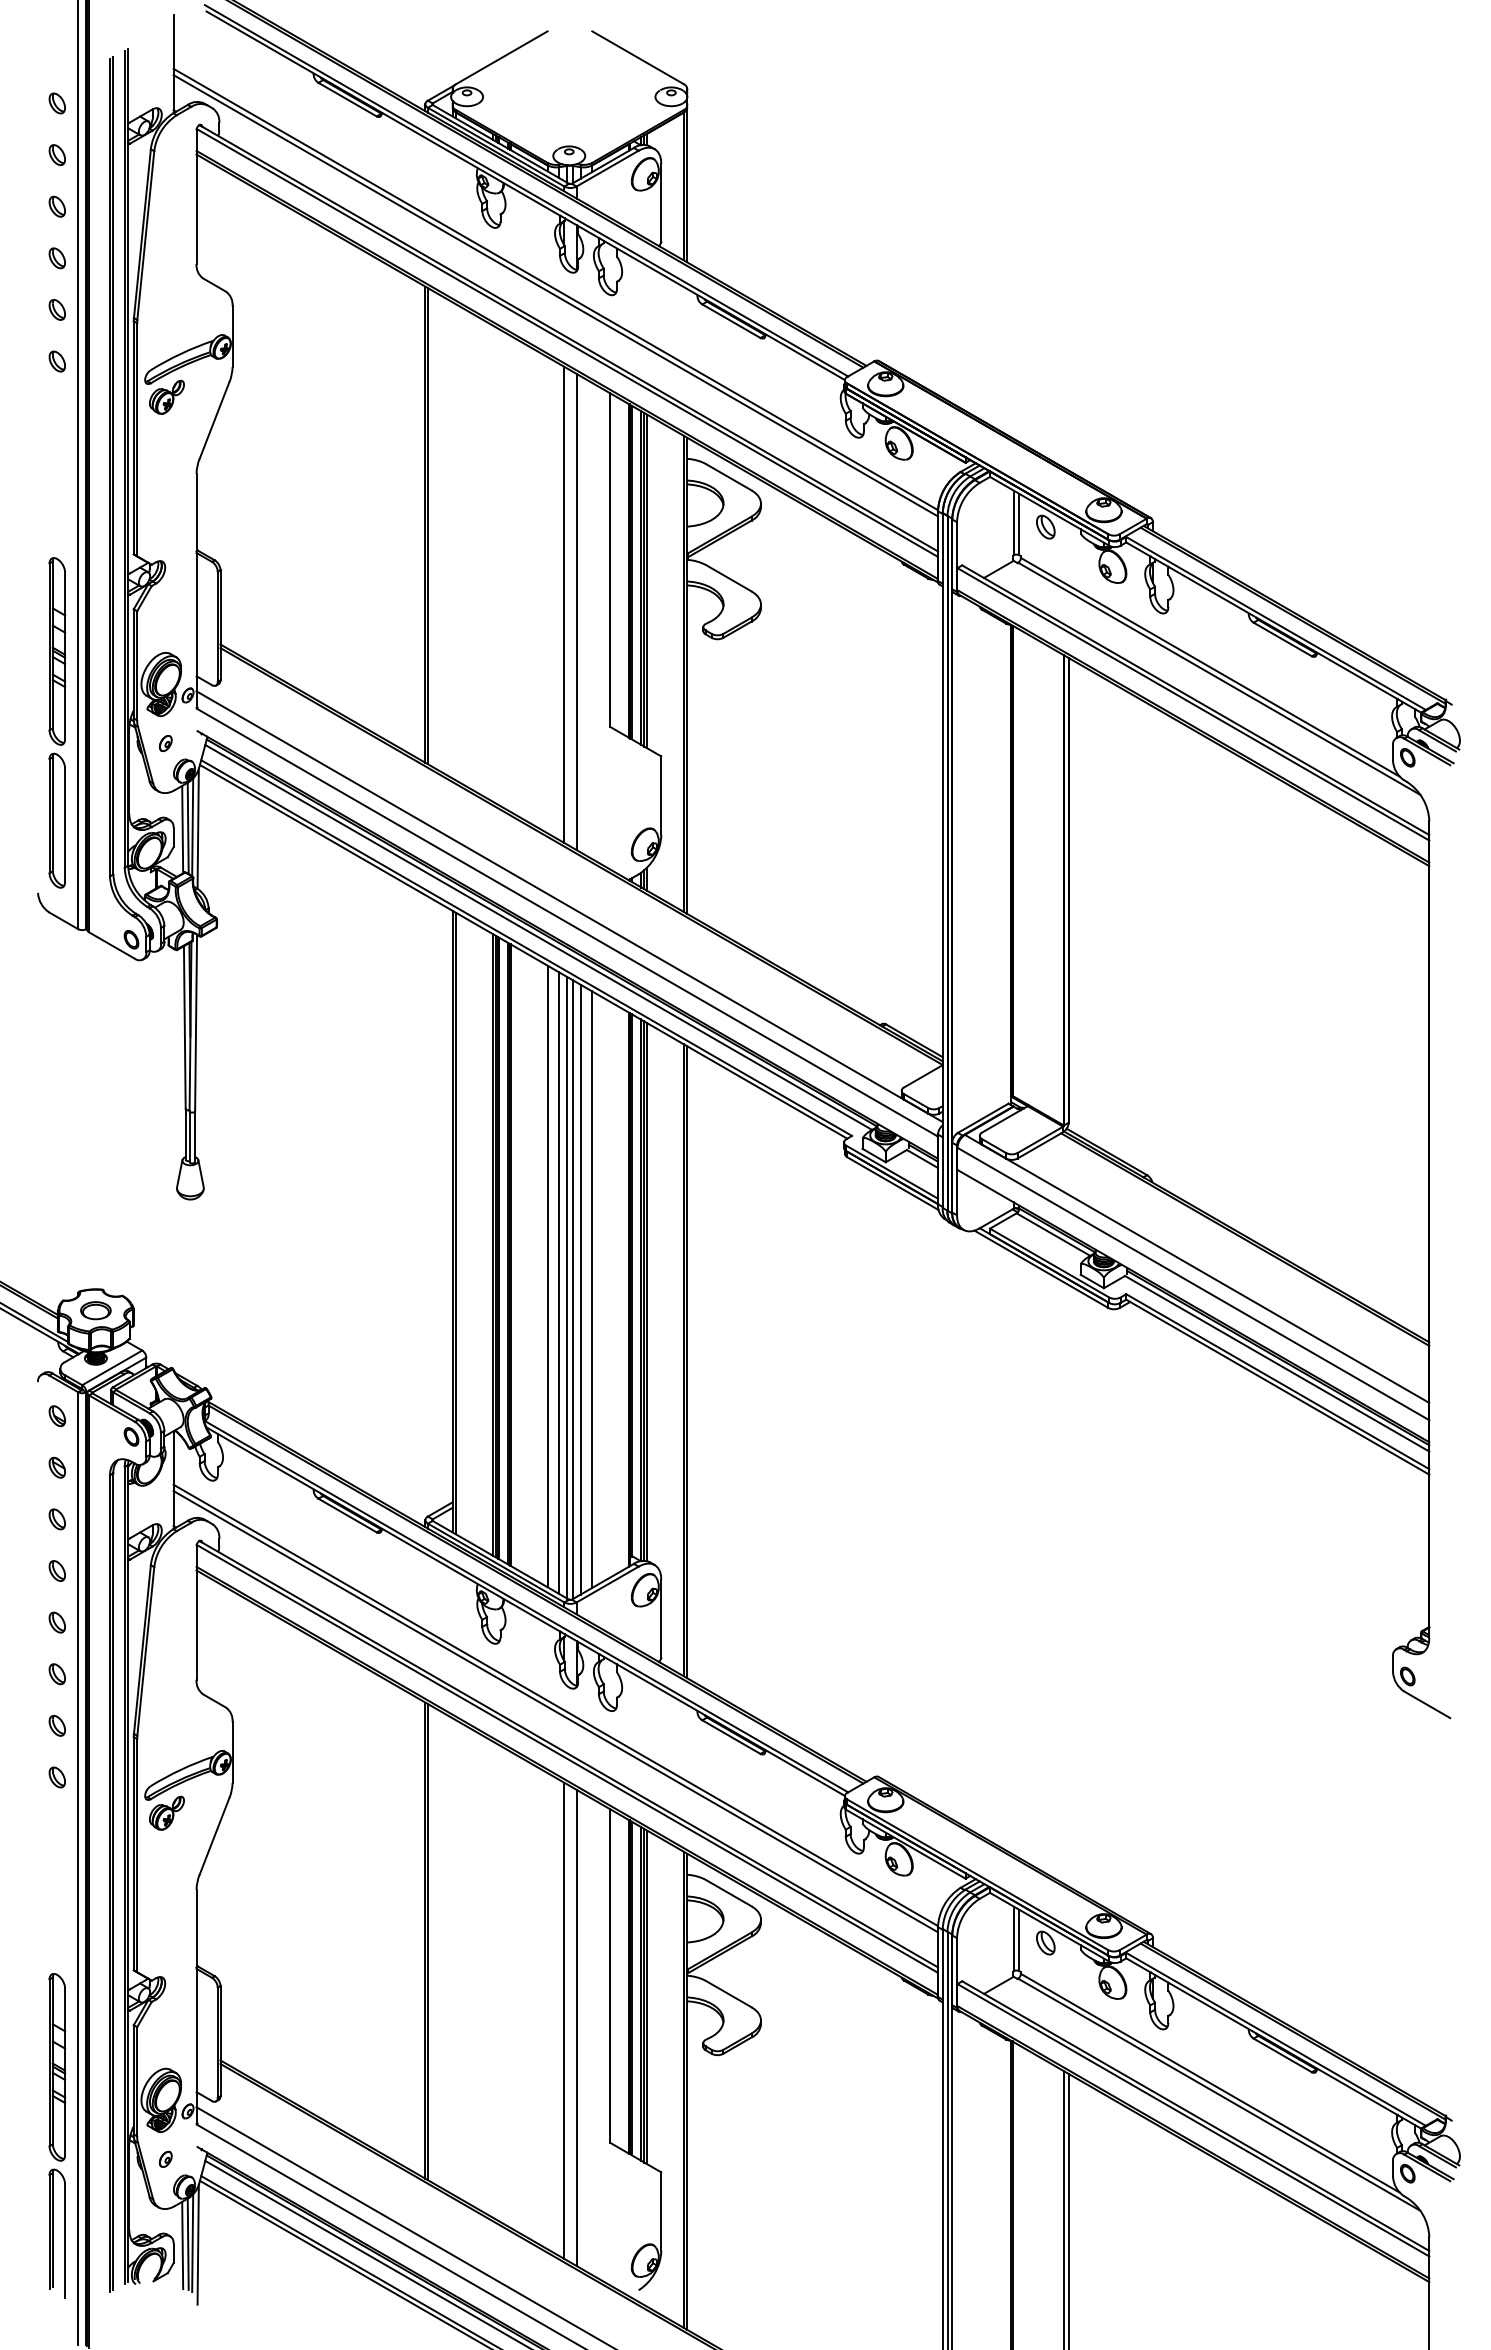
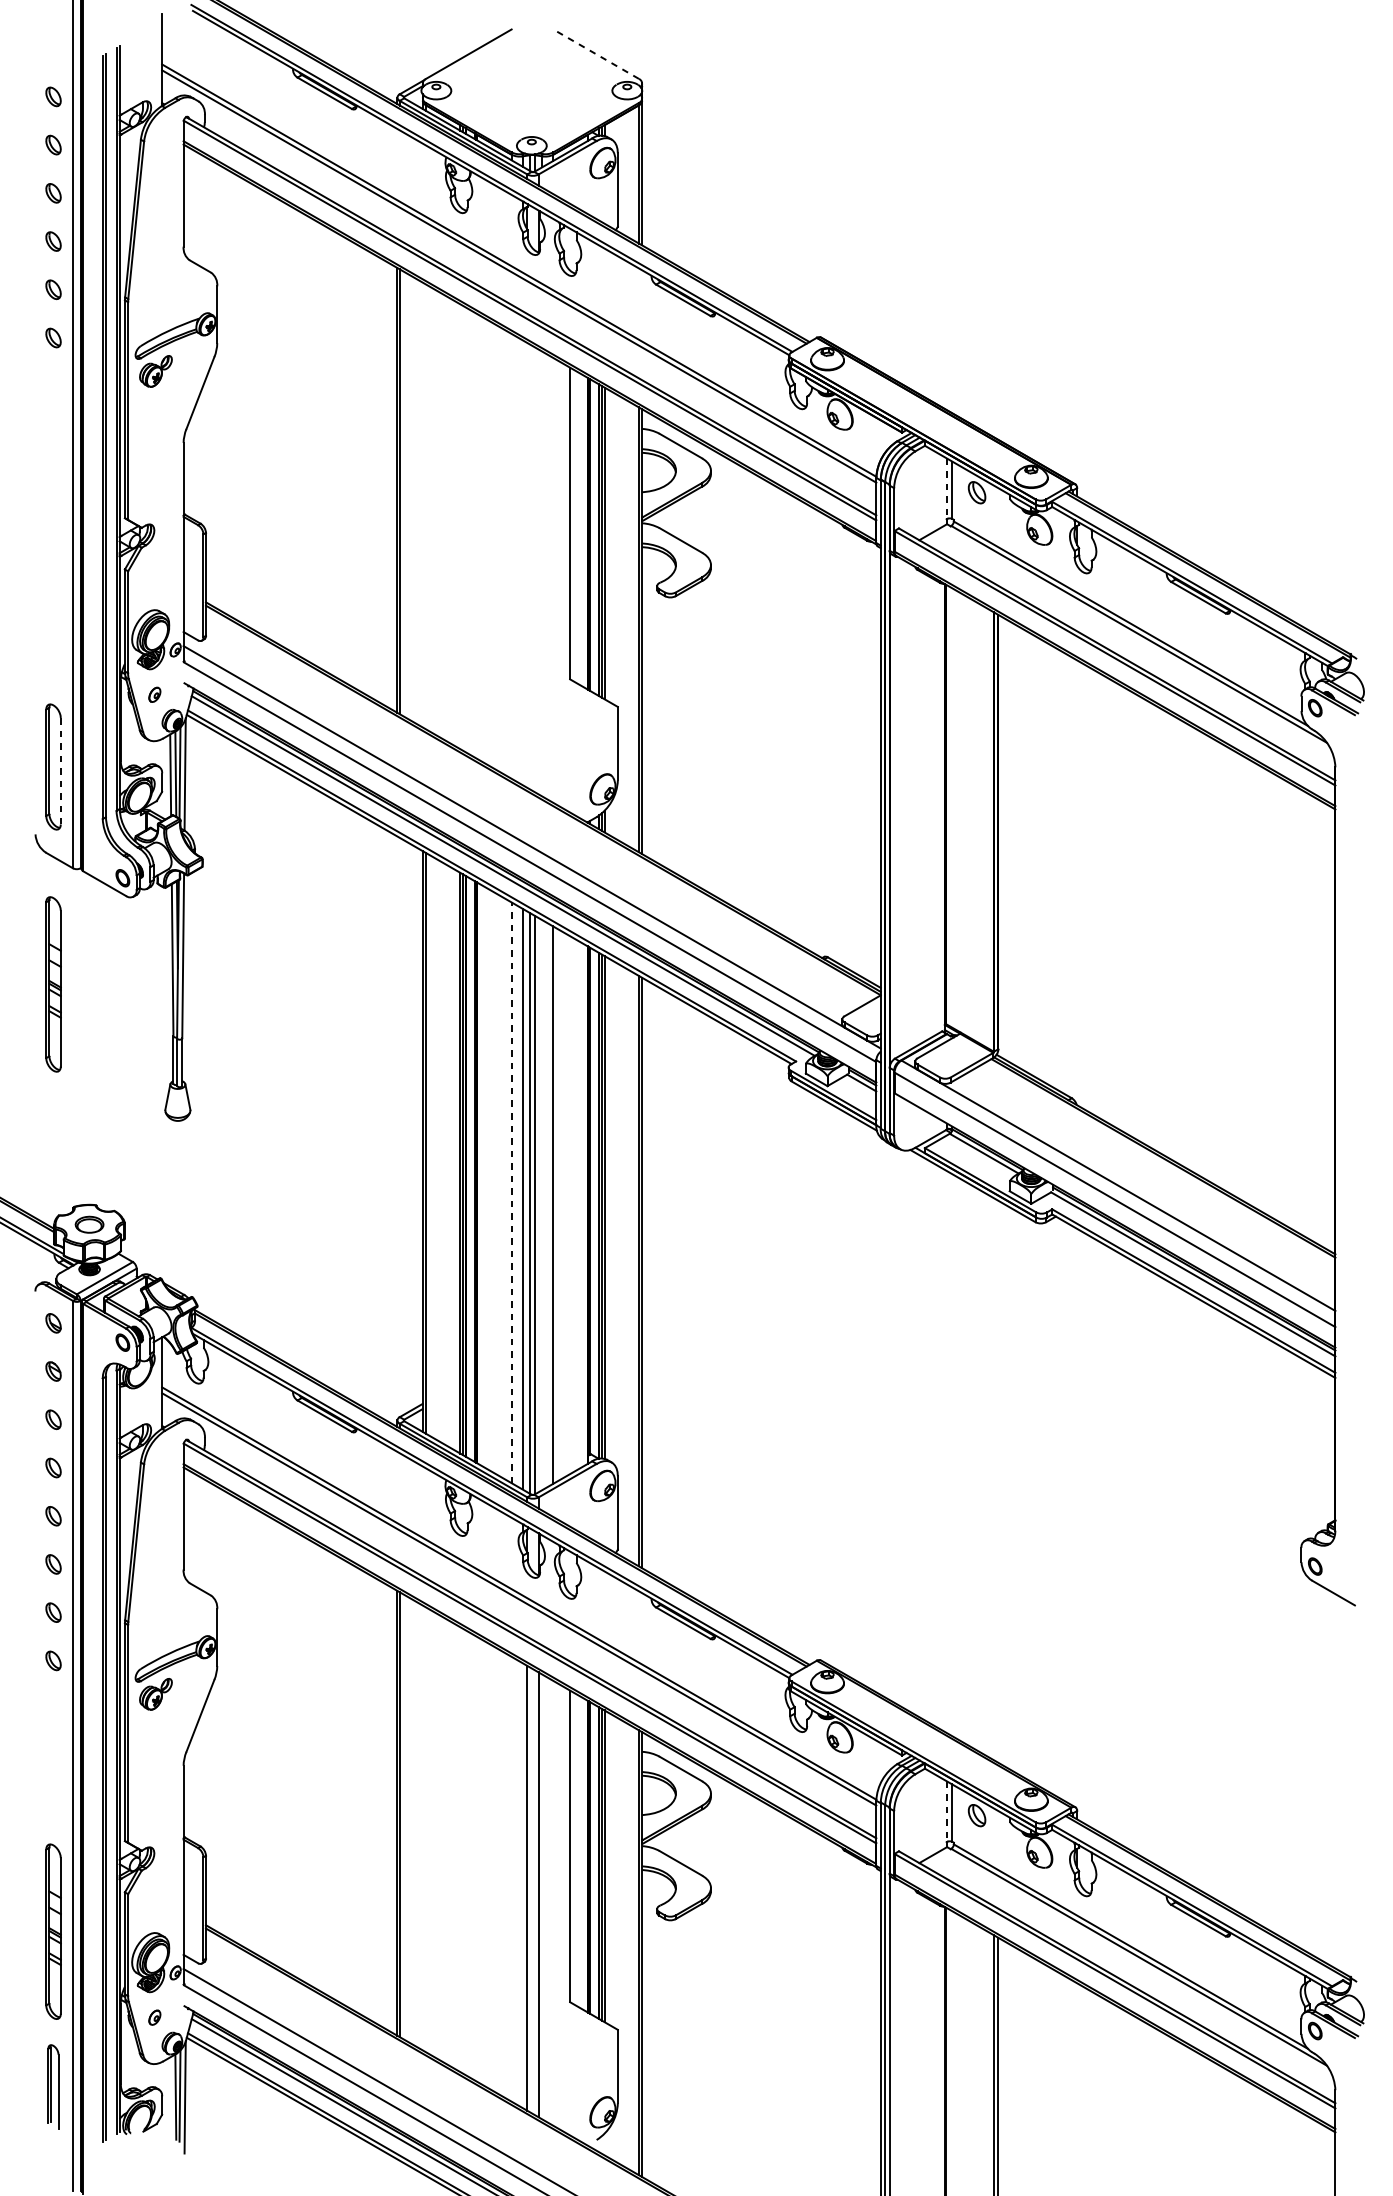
line: (638, 57) -> (596, 53), solid -> dashed
line: (1013, 523) -> (946, 489), solid -> dashed
line: (564, 604) -> (527, 564), removed
line: (576, 611) -> (538, 571), removed
part: (57, 651) -> (53, 984), moved
line: (65, 825) -> (61, 771), solid -> dashed
line: (547, 1276) -> (511, 1192), solid -> dashed
line: (580, 1289) -> (542, 1204), removed
line: (1013, 1939) -> (946, 1812), solid -> dashed
part: (56, 2233) -> (52, 2086), size x0.7
line: (182, 2245) -> (170, 2098), removed

